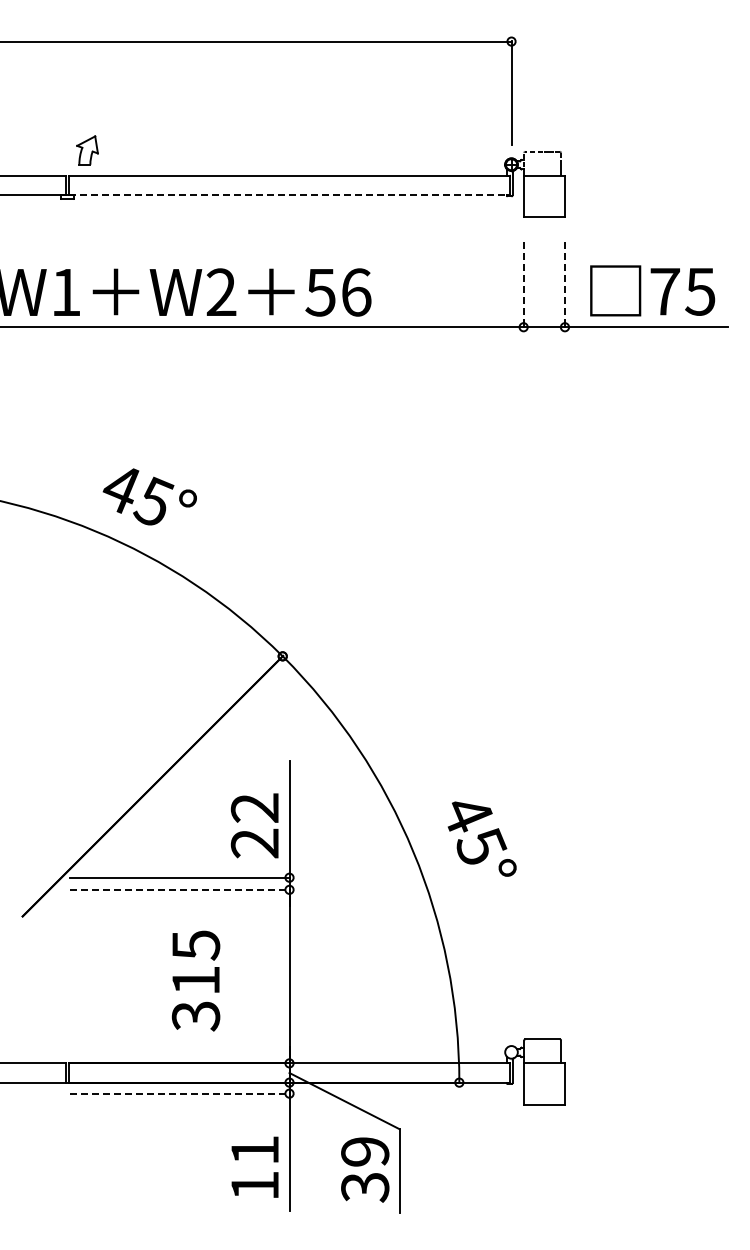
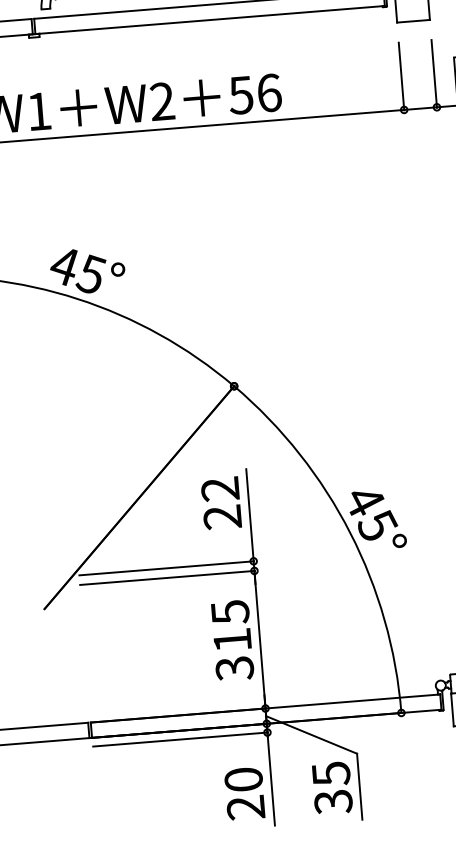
line: (290, 195) -> (210, 20), dashed -> solid
line: (523, 285) -> (401, 76), dashed -> solid
line: (564, 285) -> (433, 74), dashed -> solid
text: (149, 496) -> (87, 270), moved
text: (254, 825) -> (221, 503), moved
text: (481, 838) -> (377, 519), moved
line: (180, 889) -> (167, 577), dashed -> solid
text: (195, 980) -> (232, 640), moved
line: (180, 1093) -> (181, 739), dashed -> solid
text: (365, 1152) -> (331, 774), 39 -> 35
text: (254, 1167) -> (244, 793), 11 -> 20

